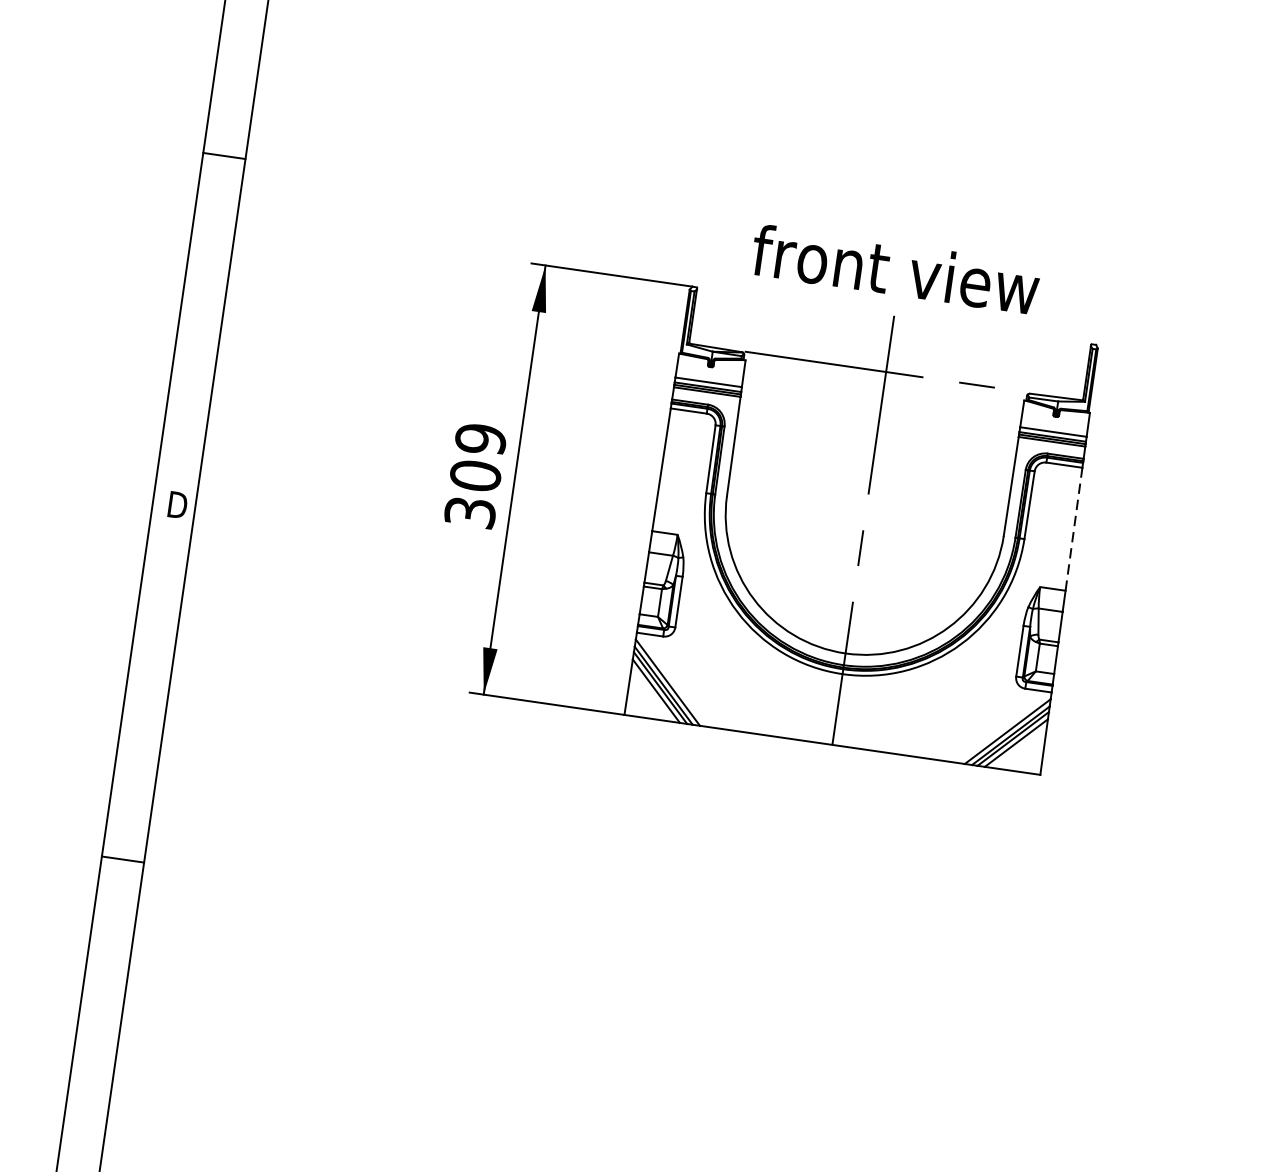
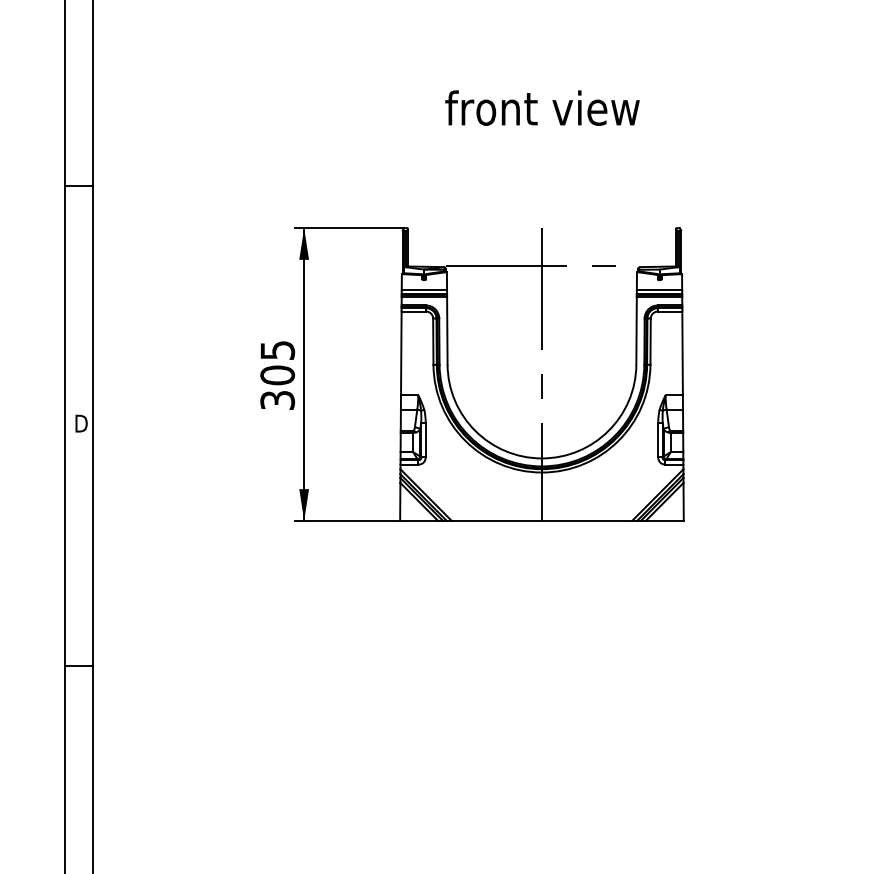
text: (895, 268) -> (542, 107), moved
text: (480, 439) -> (277, 350), 309 -> 305
line: (1073, 529) -> (682, 353), dashed -> solid

